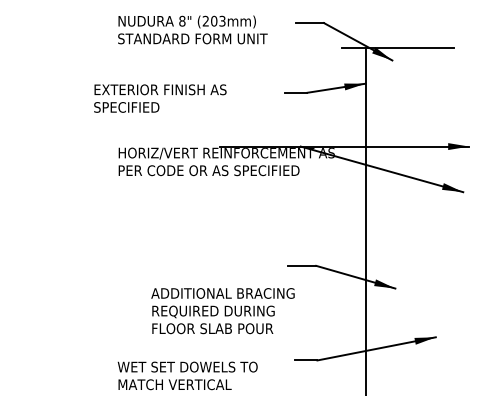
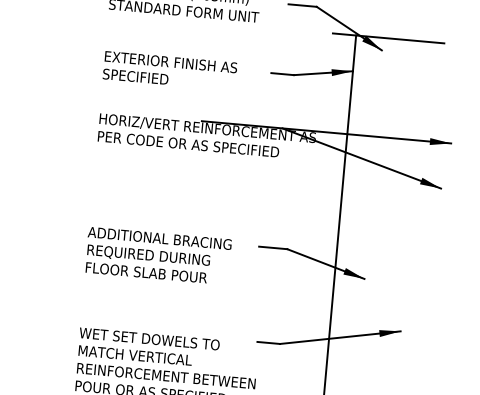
text: (160, 98) -> (170, 70), moved
text: (222, 311) -> (157, 256), moved

